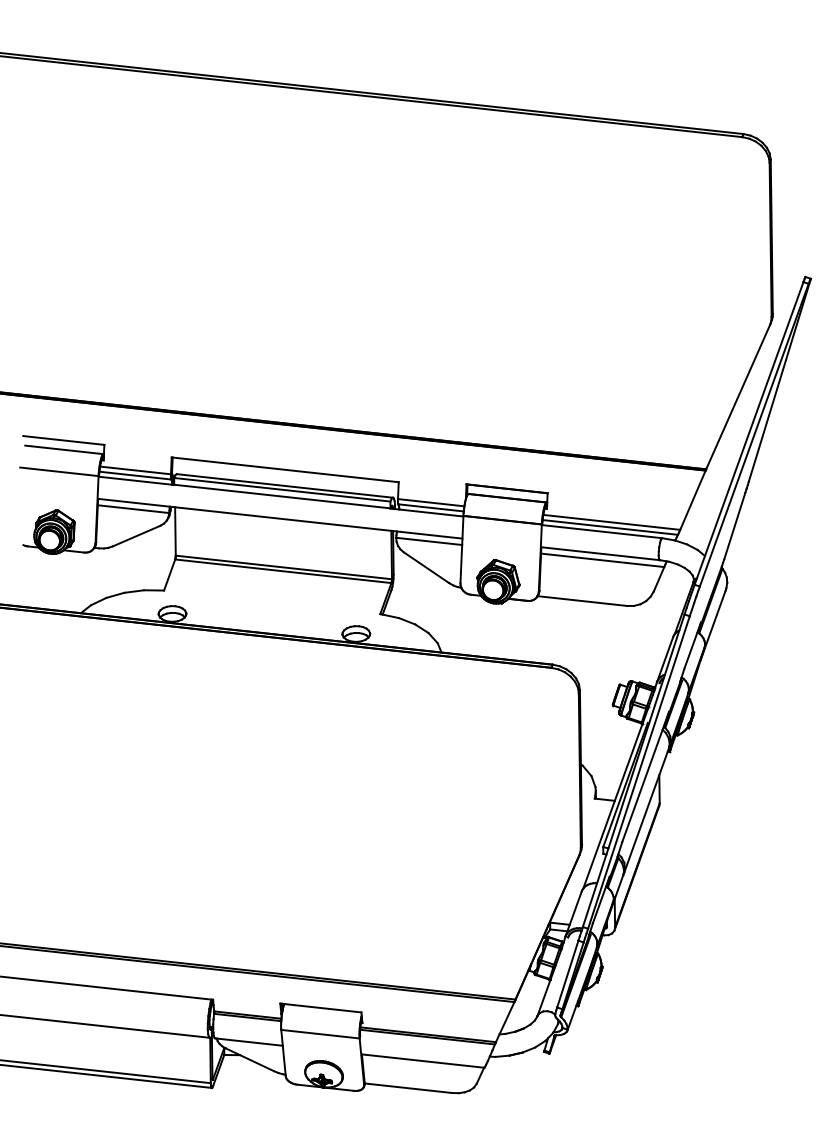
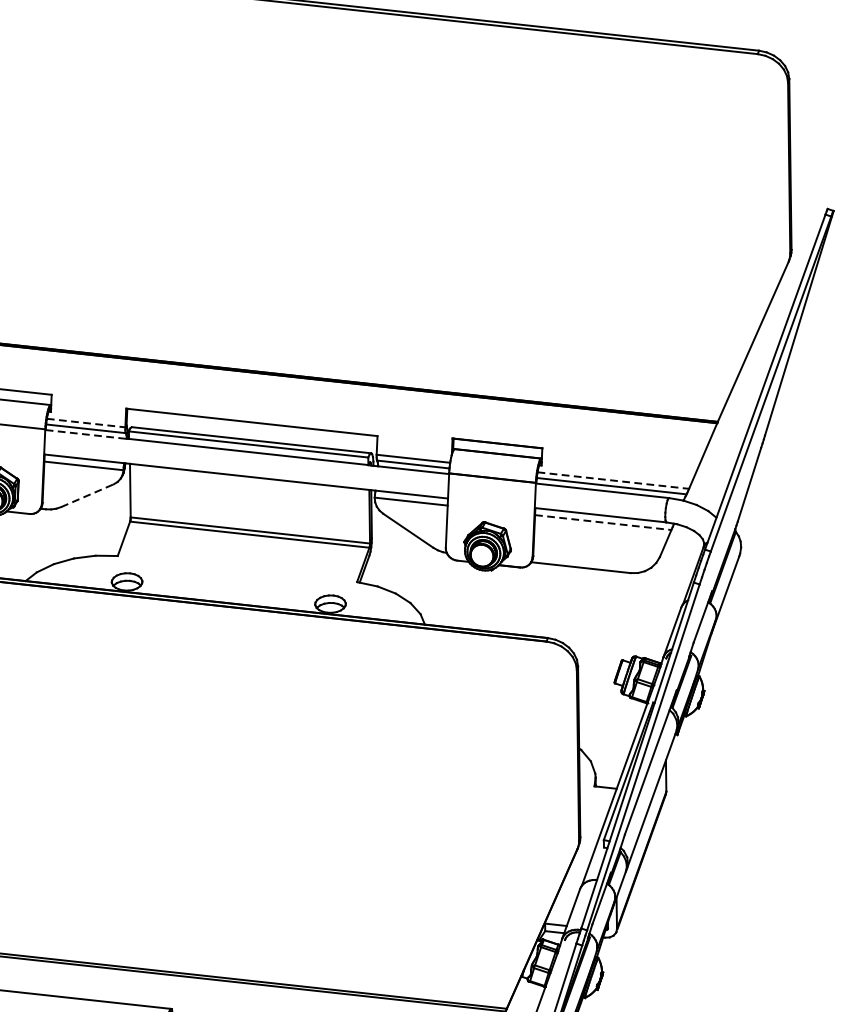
line: (135, 470) -> (86, 423), solid -> dashed
line: (136, 480) -> (87, 434), solid -> dashed
line: (611, 522) -> (613, 480), solid -> dashed
line: (136, 536) -> (87, 496), solid -> dashed
line: (602, 560) -> (603, 522), solid -> dashed

